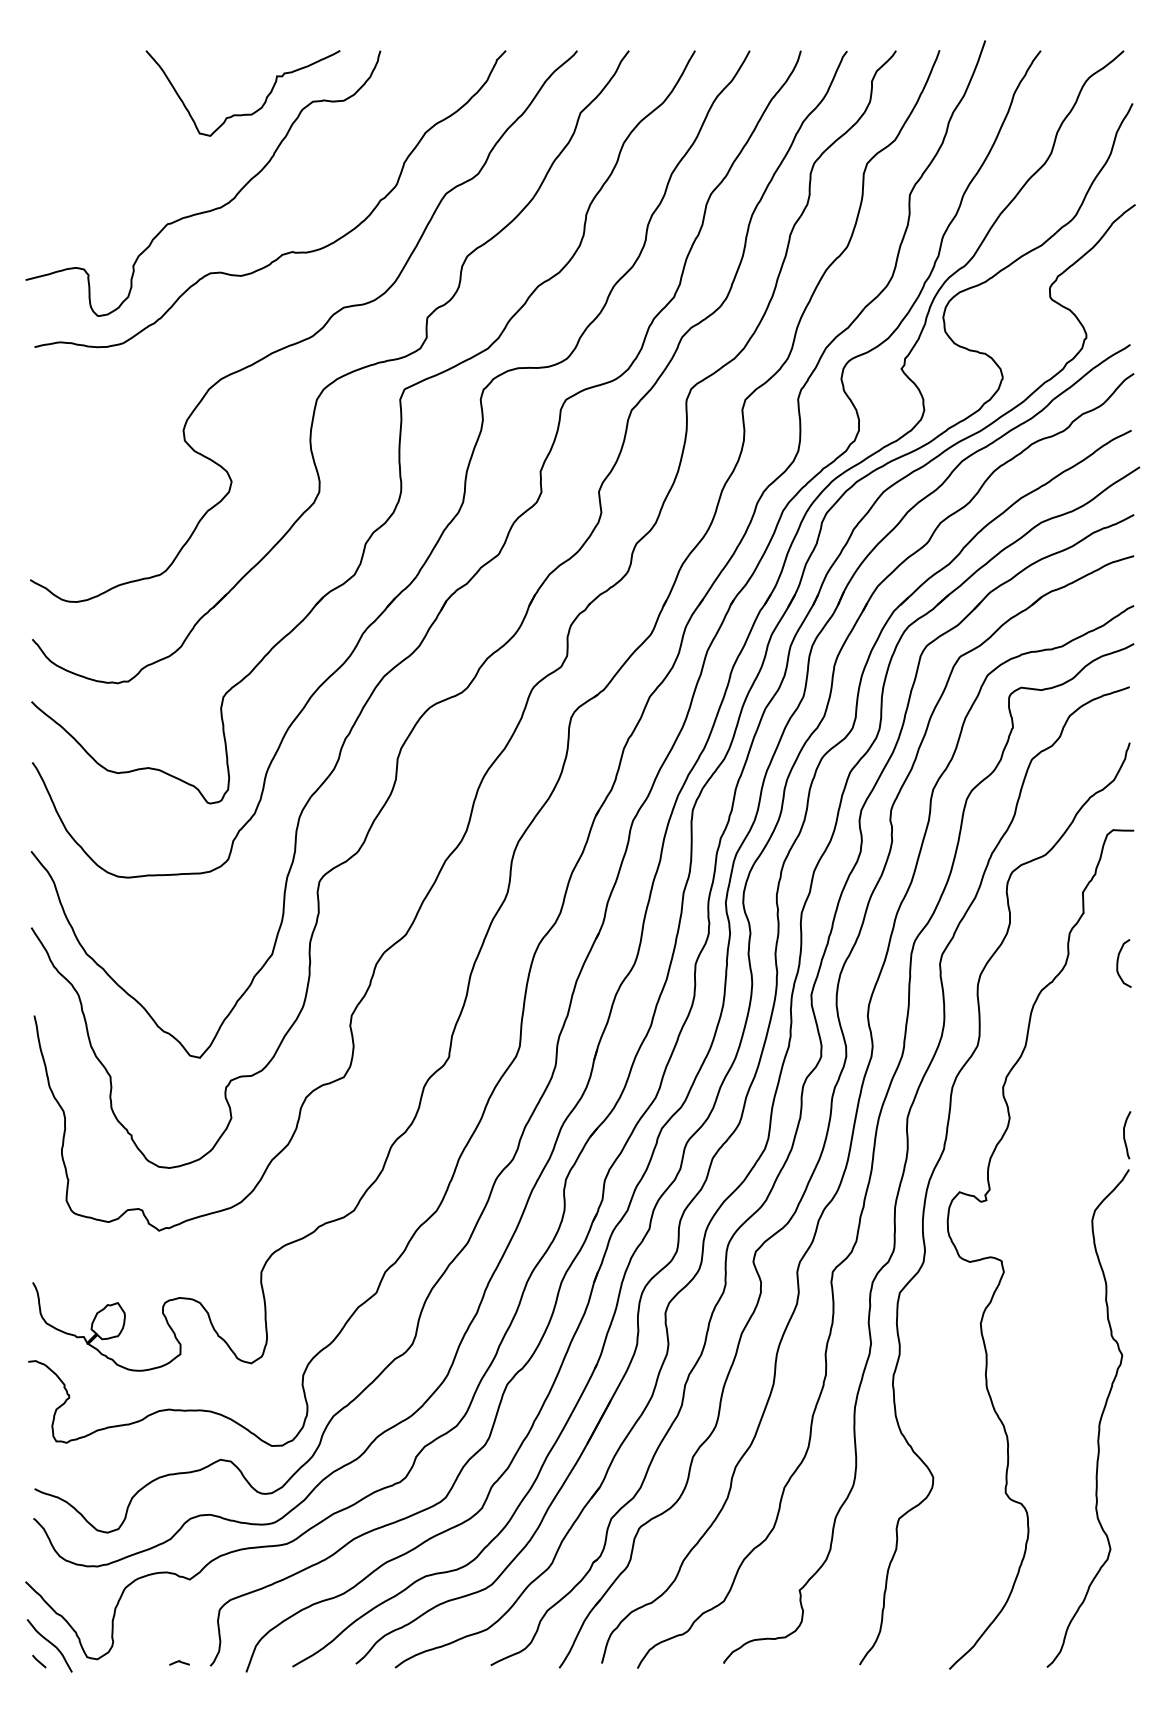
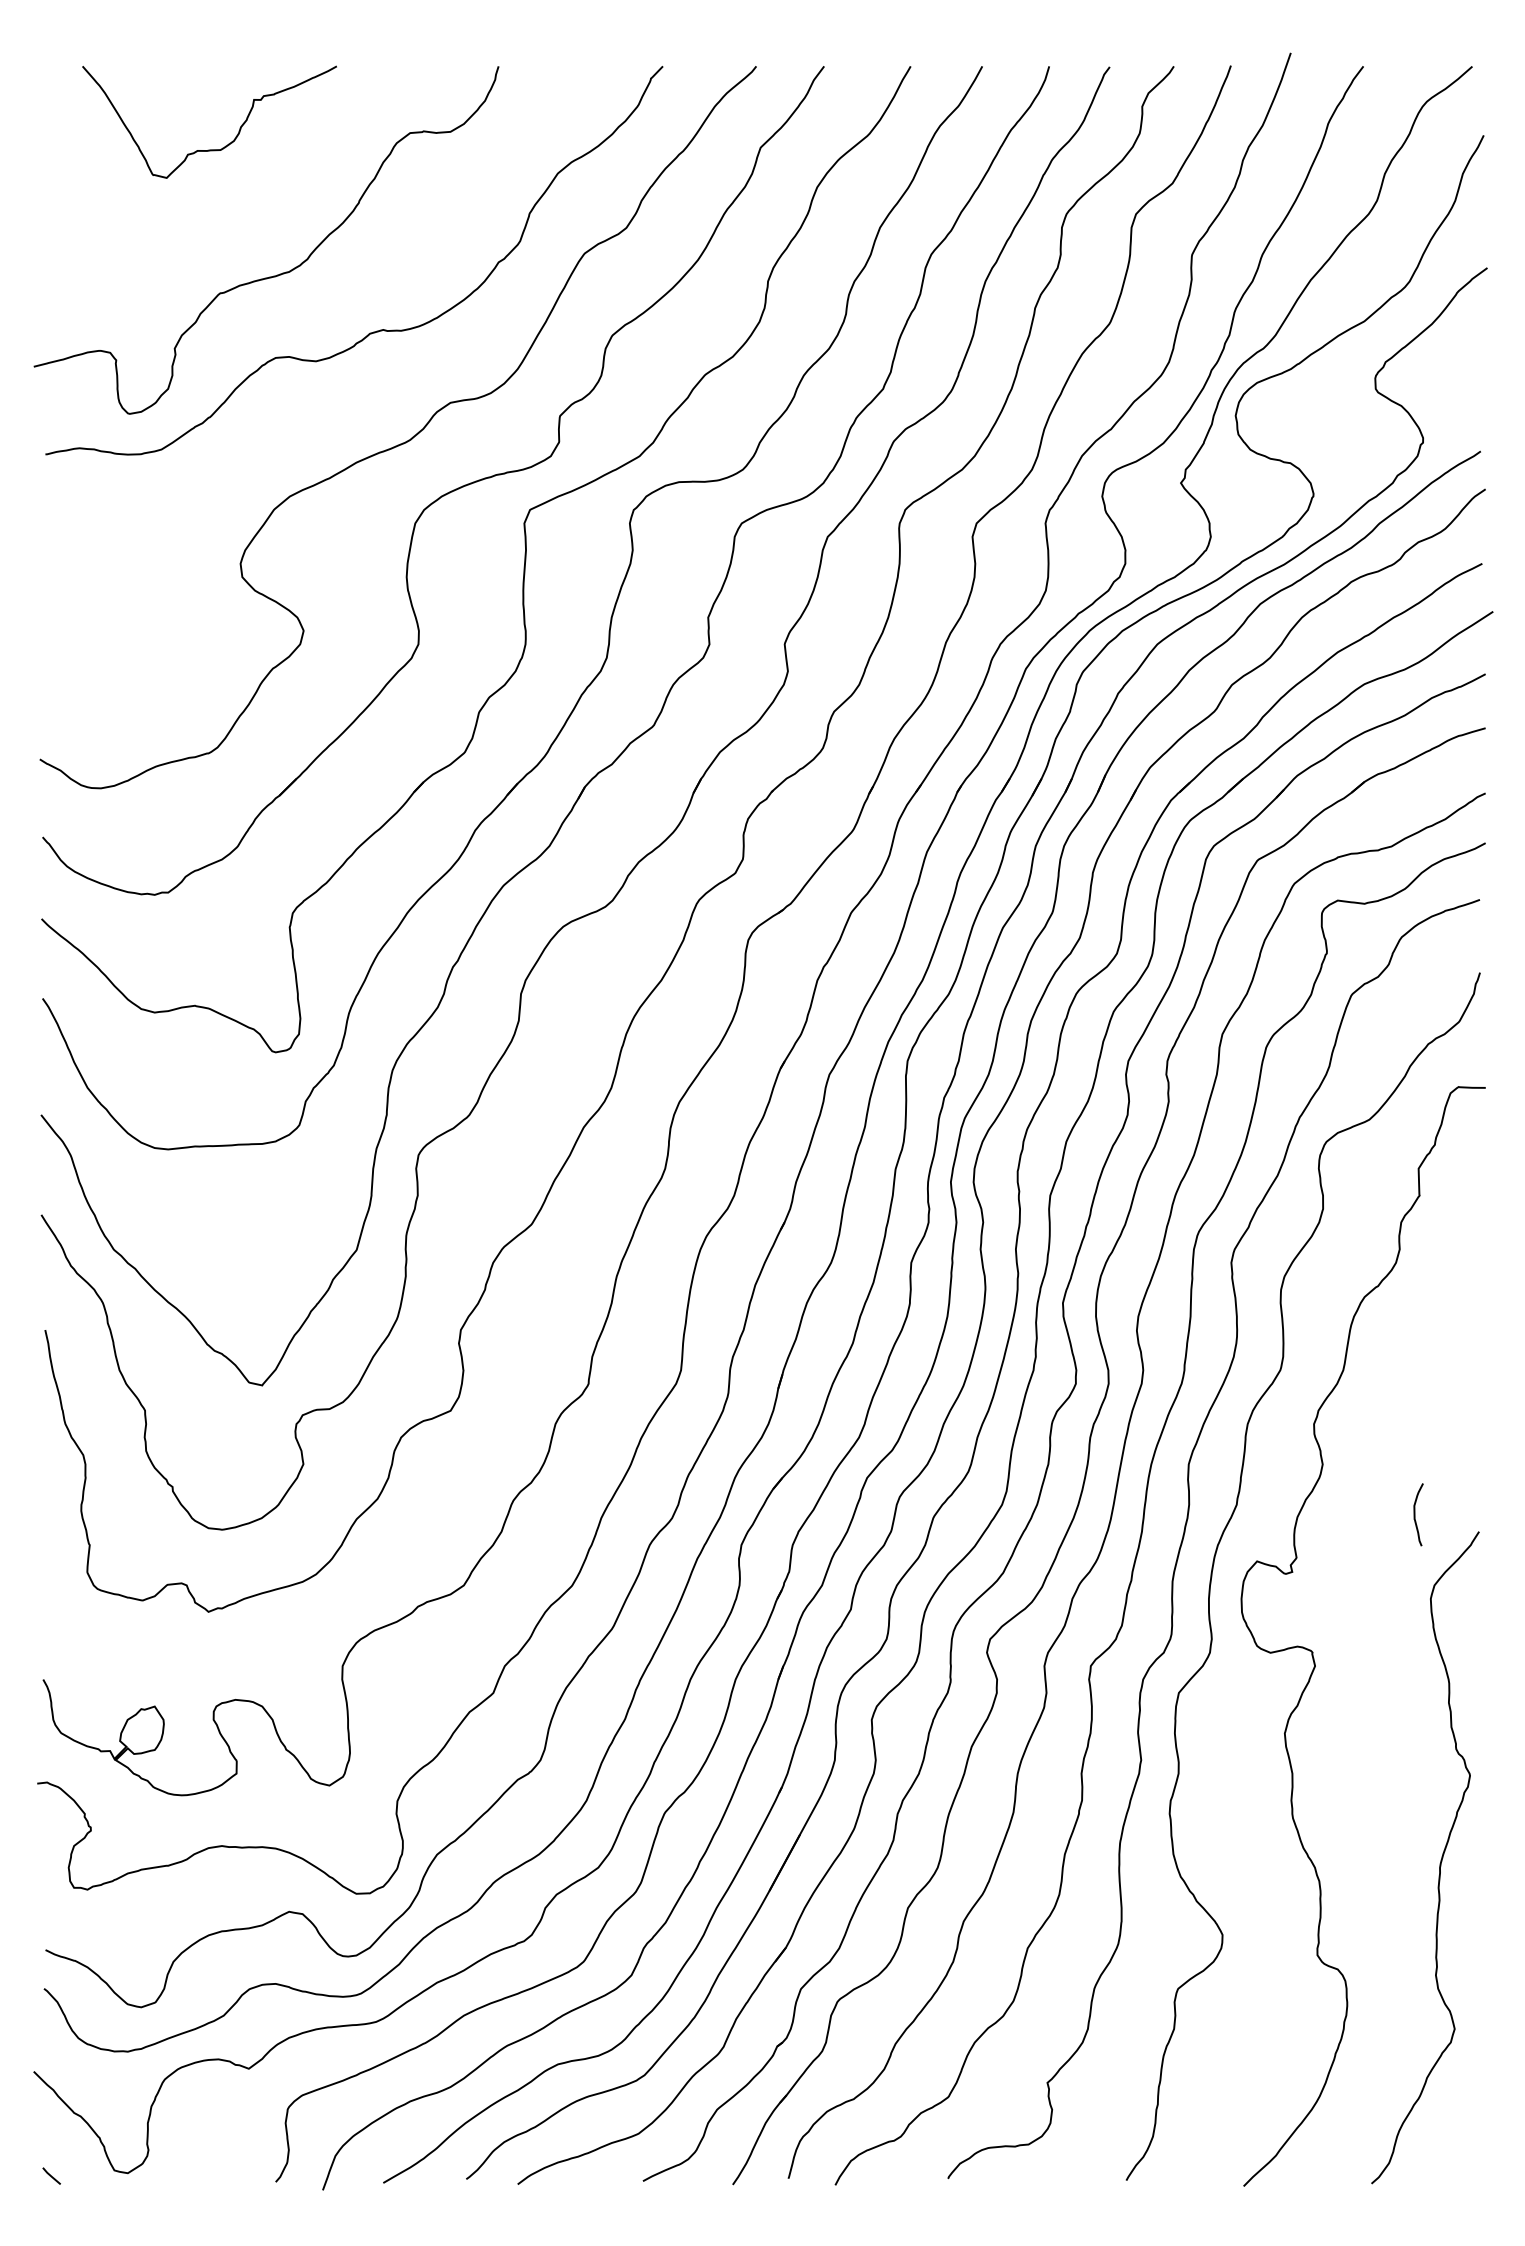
curve: (243, 114) -> (209, 149), moved
curve: (1117, 963) -> (1464, 1261), removed
curve: (1124, 1135) -> (1415, 1514), moved
curve: (51, 1644) -> (67, 2153), removed
curve: (178, 1661) -> (234, 2176), removed

